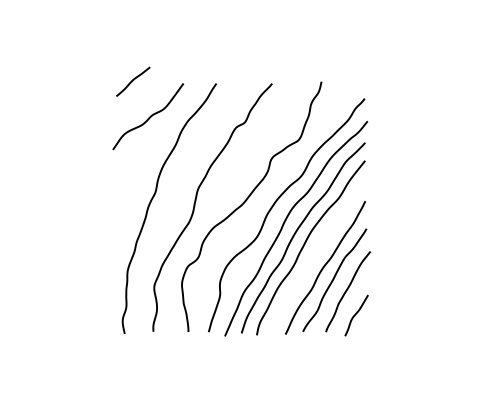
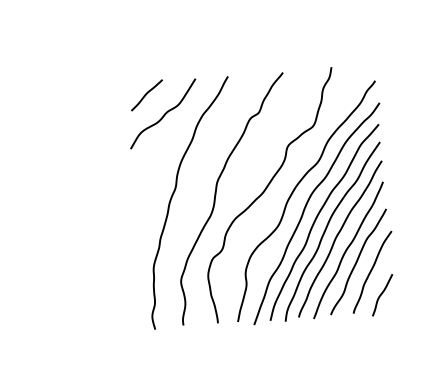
curve: (133, 81) -> (147, 95), moved
curve: (315, 253) -> (337, 236), added

